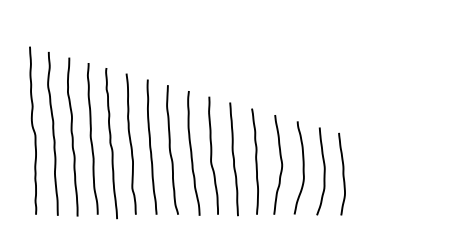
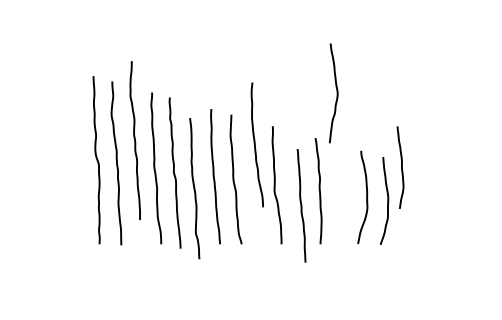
curve: (72, 136) -> (134, 140), moved
curve: (131, 143) -> (194, 188), moved
curve: (192, 152) -> (255, 144), moved
curve: (234, 158) -> (301, 205), moved
curve: (281, 164) -> (336, 93), moved
curve: (343, 173) -> (401, 167), moved

